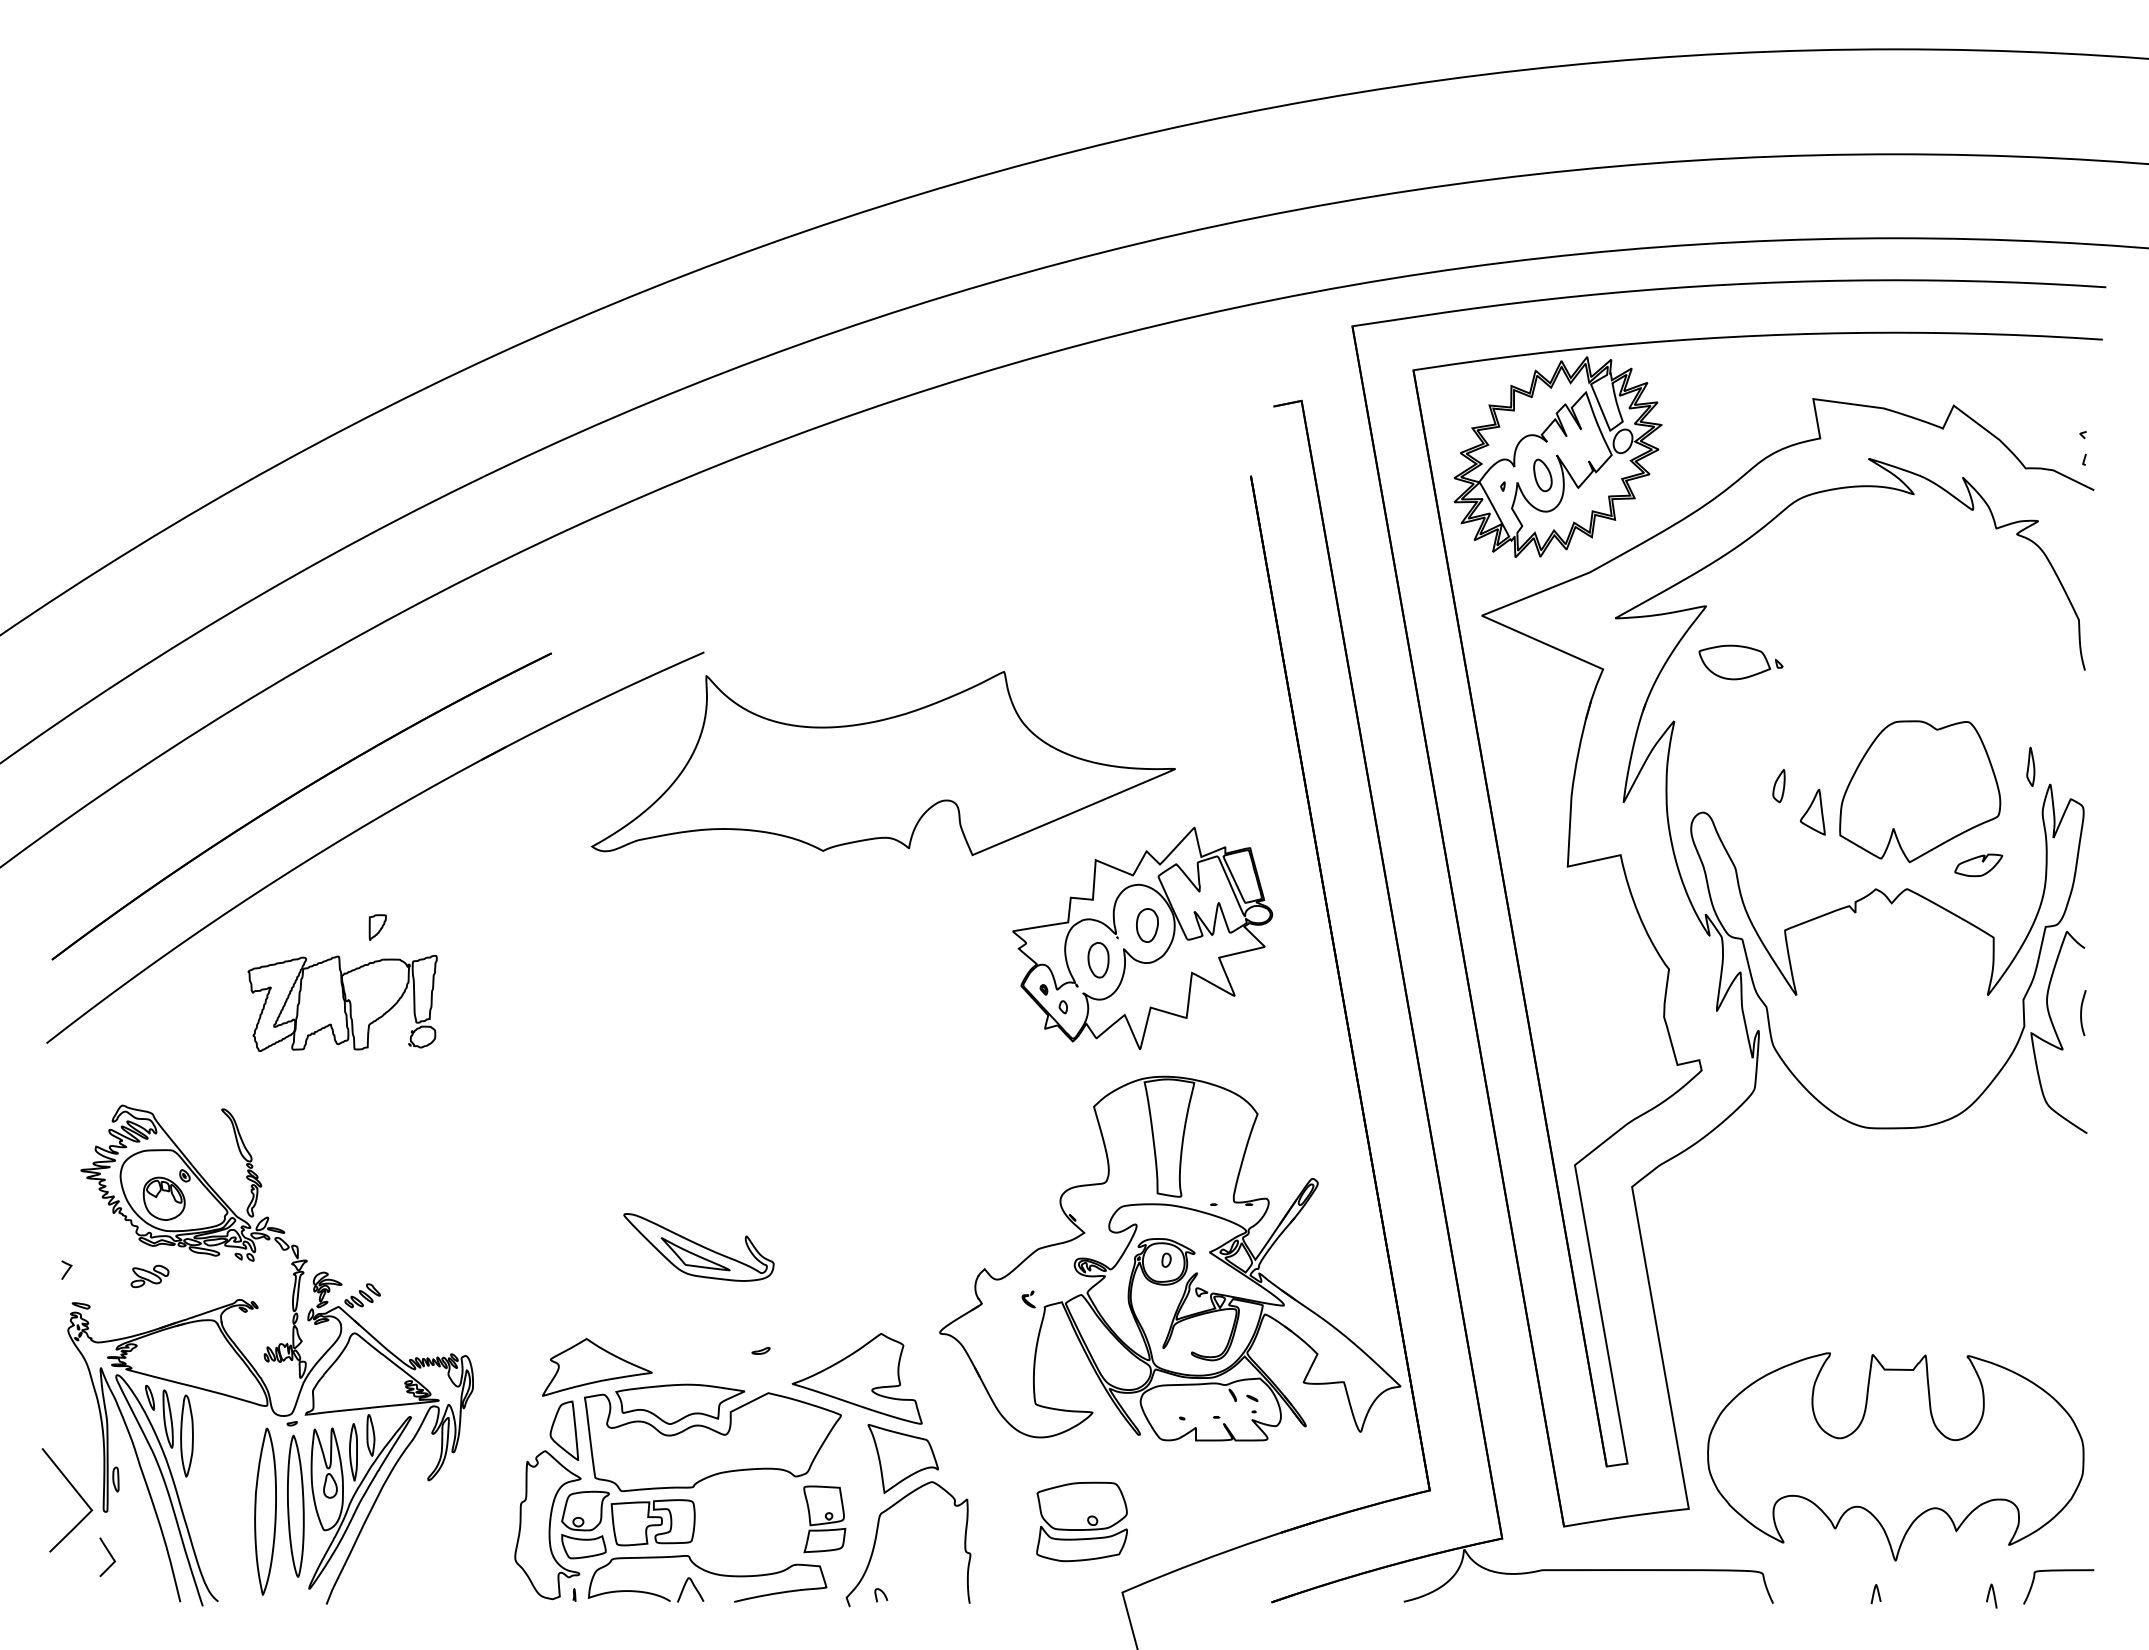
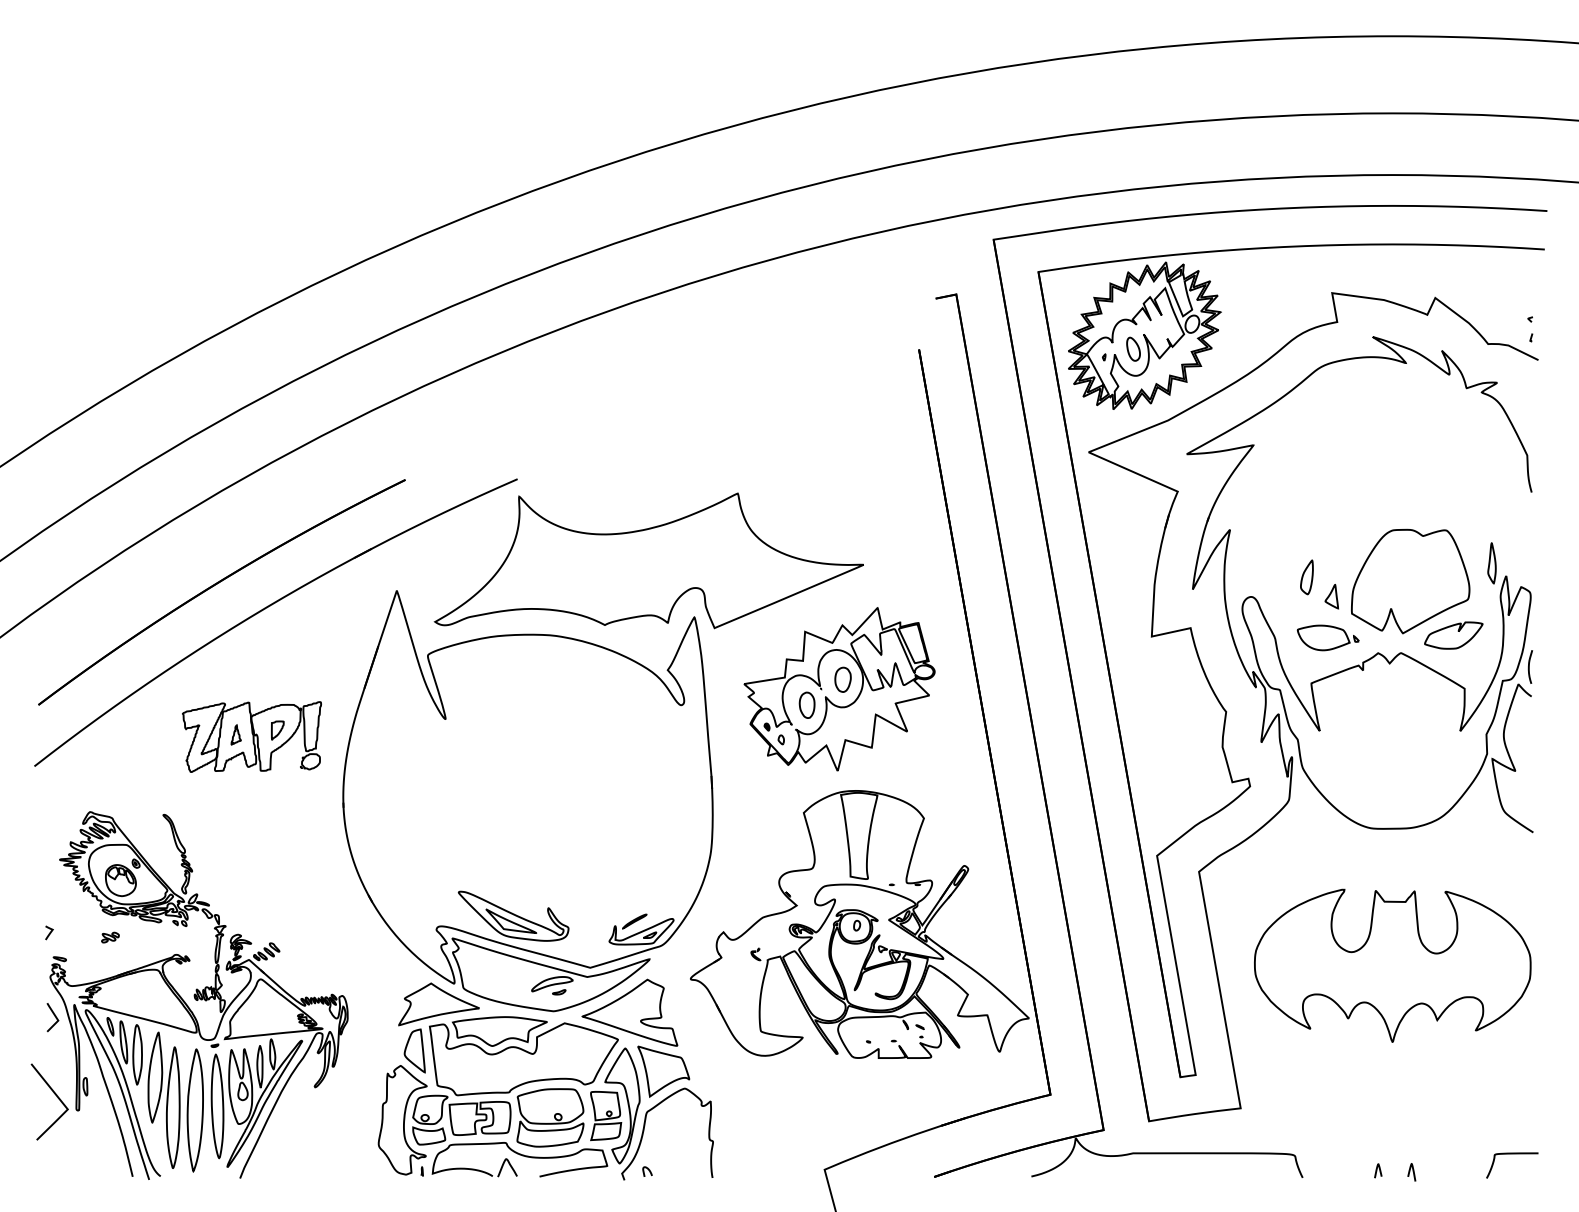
part: (1740, 662) -> (1327, 637), moved
part: (2030, 766) -> (1491, 563), size x1.43
part: (1778, 785) -> (1306, 576), size x1.43
part: (1812, 812) -> (1331, 596), size x0.71
part: (1978, 865) -> (1453, 635), size x1.67
part: (377, 927) -> (277, 730), moved
part: (321, 1000) -> (236, 734), added
curve: (2082, 1011) -> (1529, 665), moved
part: (718, 1090) -> (528, 801), added
part: (149, 1276) -> (110, 937), size x0.62
part: (1895, 1456) -> (1392, 965), moved
part: (223, 1498) -> (164, 1100), added
part: (854, 1504) -> (627, 1105), added
part: (1081, 1521) -> (550, 1117), moved
line: (110, 1556) -> (54, 1016), moved
curve: (1989, 1595) -> (1410, 1171), moved

